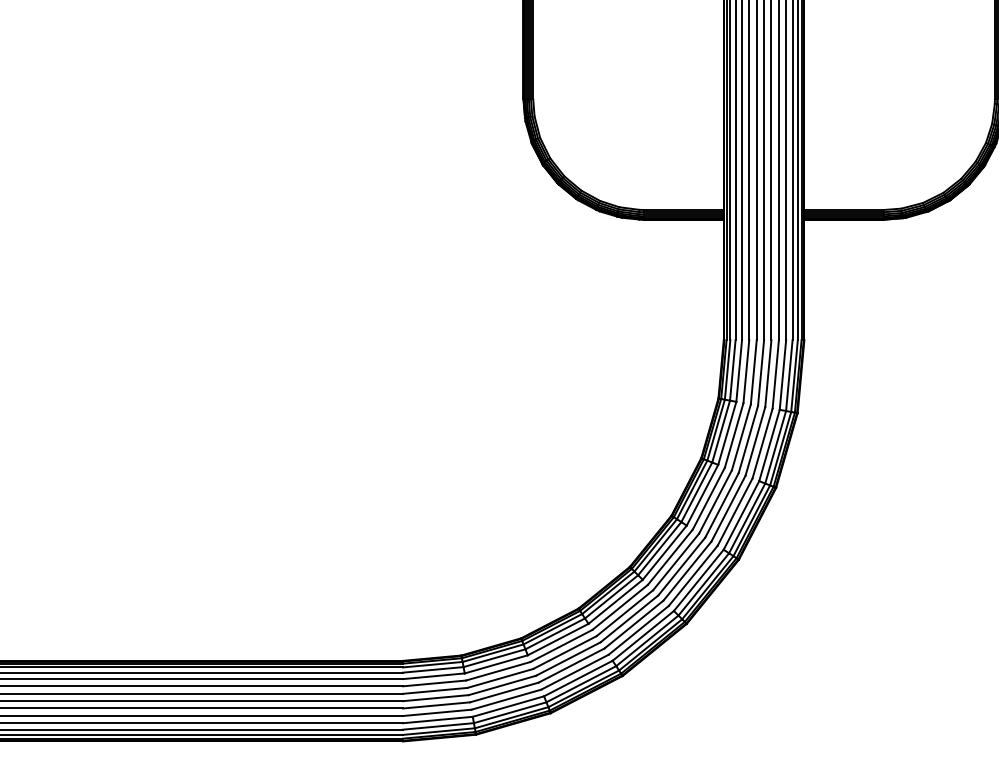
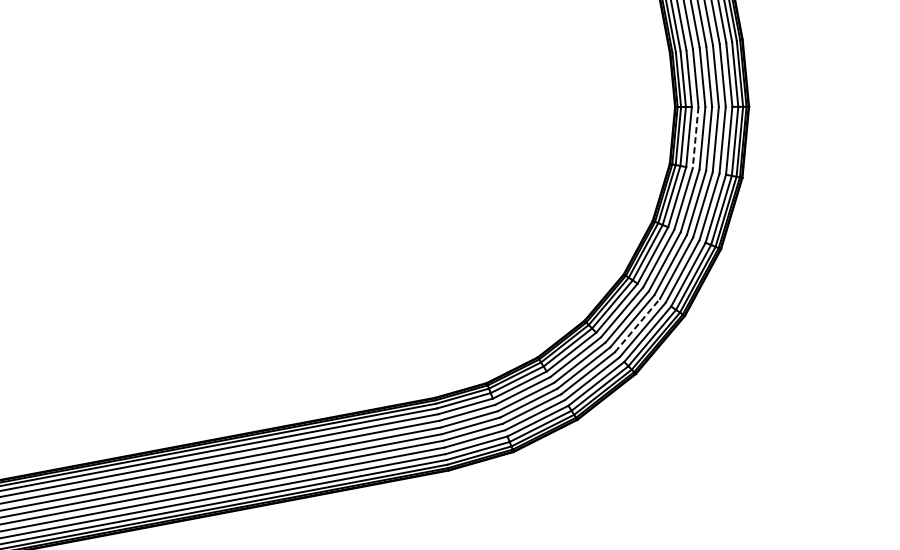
line: (734, 435) -> (695, 137), solid -> dashed
line: (634, 624) -> (637, 325), solid -> dashed

